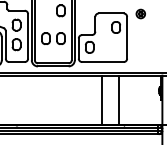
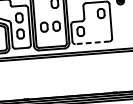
line: (102, 62) -> (92, 43), solid -> dashed
line: (102, 99) -> (94, 73), removed
line: (118, 99) -> (107, 72), removed

